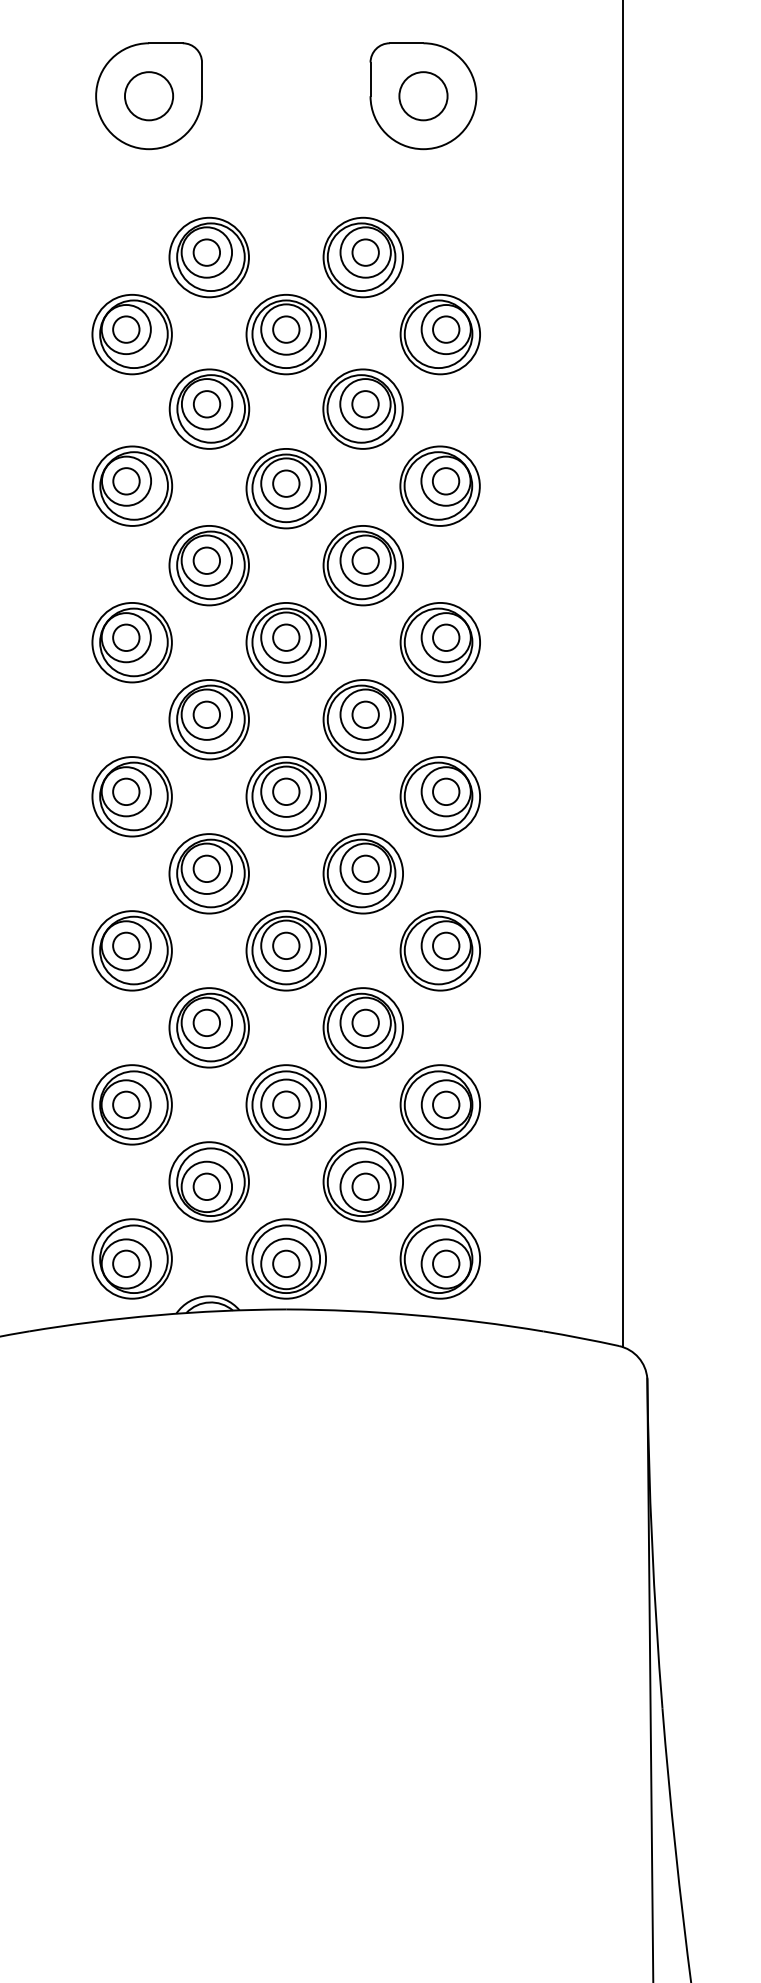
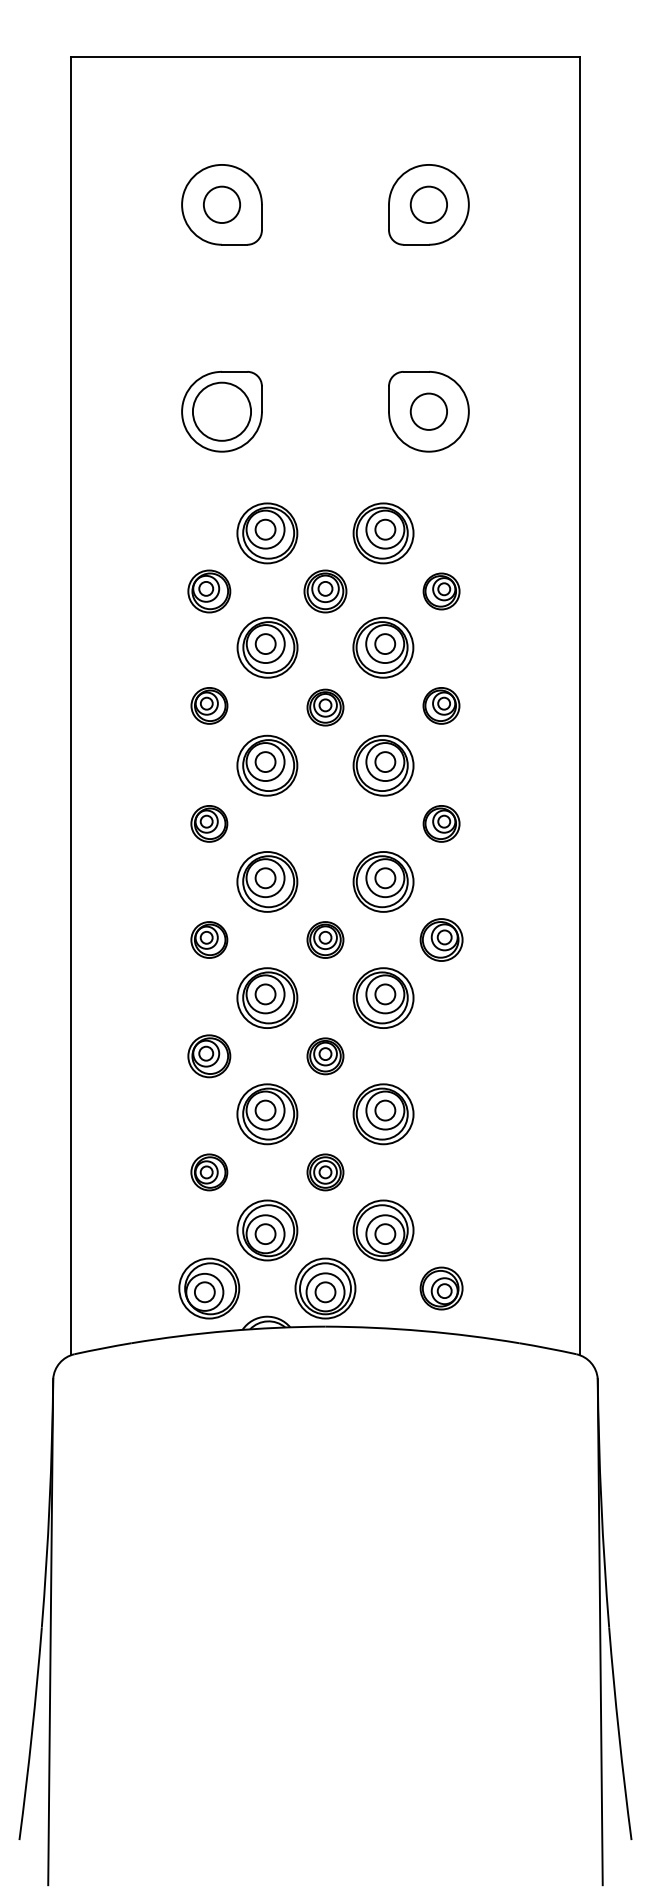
circle: (148, 95) -> (221, 411), size x1.6
part: (132, 334) -> (209, 591), size x0.7
part: (286, 334) -> (325, 591), size x0.7
part: (440, 334) -> (441, 591), size x0.6
part: (132, 485) -> (209, 705), size x0.6
part: (440, 485) -> (441, 705), size x0.6
part: (286, 488) -> (325, 707), size x0.6
part: (132, 642) -> (209, 823), size x0.6
part: (286, 642) -> (325, 823), removed
part: (440, 642) -> (441, 823), size x0.6
part: (132, 796) -> (209, 939), size x0.6
part: (286, 796) -> (325, 939), size x0.6
part: (440, 796) -> (441, 939), size x0.7
part: (132, 951) -> (209, 1056), size x0.7
part: (286, 951) -> (325, 1056), size x0.6
part: (440, 951) -> (441, 1056), removed
part: (132, 1105) -> (209, 1172), size x0.6
part: (286, 1105) -> (325, 1172), size x0.6
part: (440, 1105) -> (441, 1172), removed
part: (440, 1258) -> (441, 1288), size x0.7

